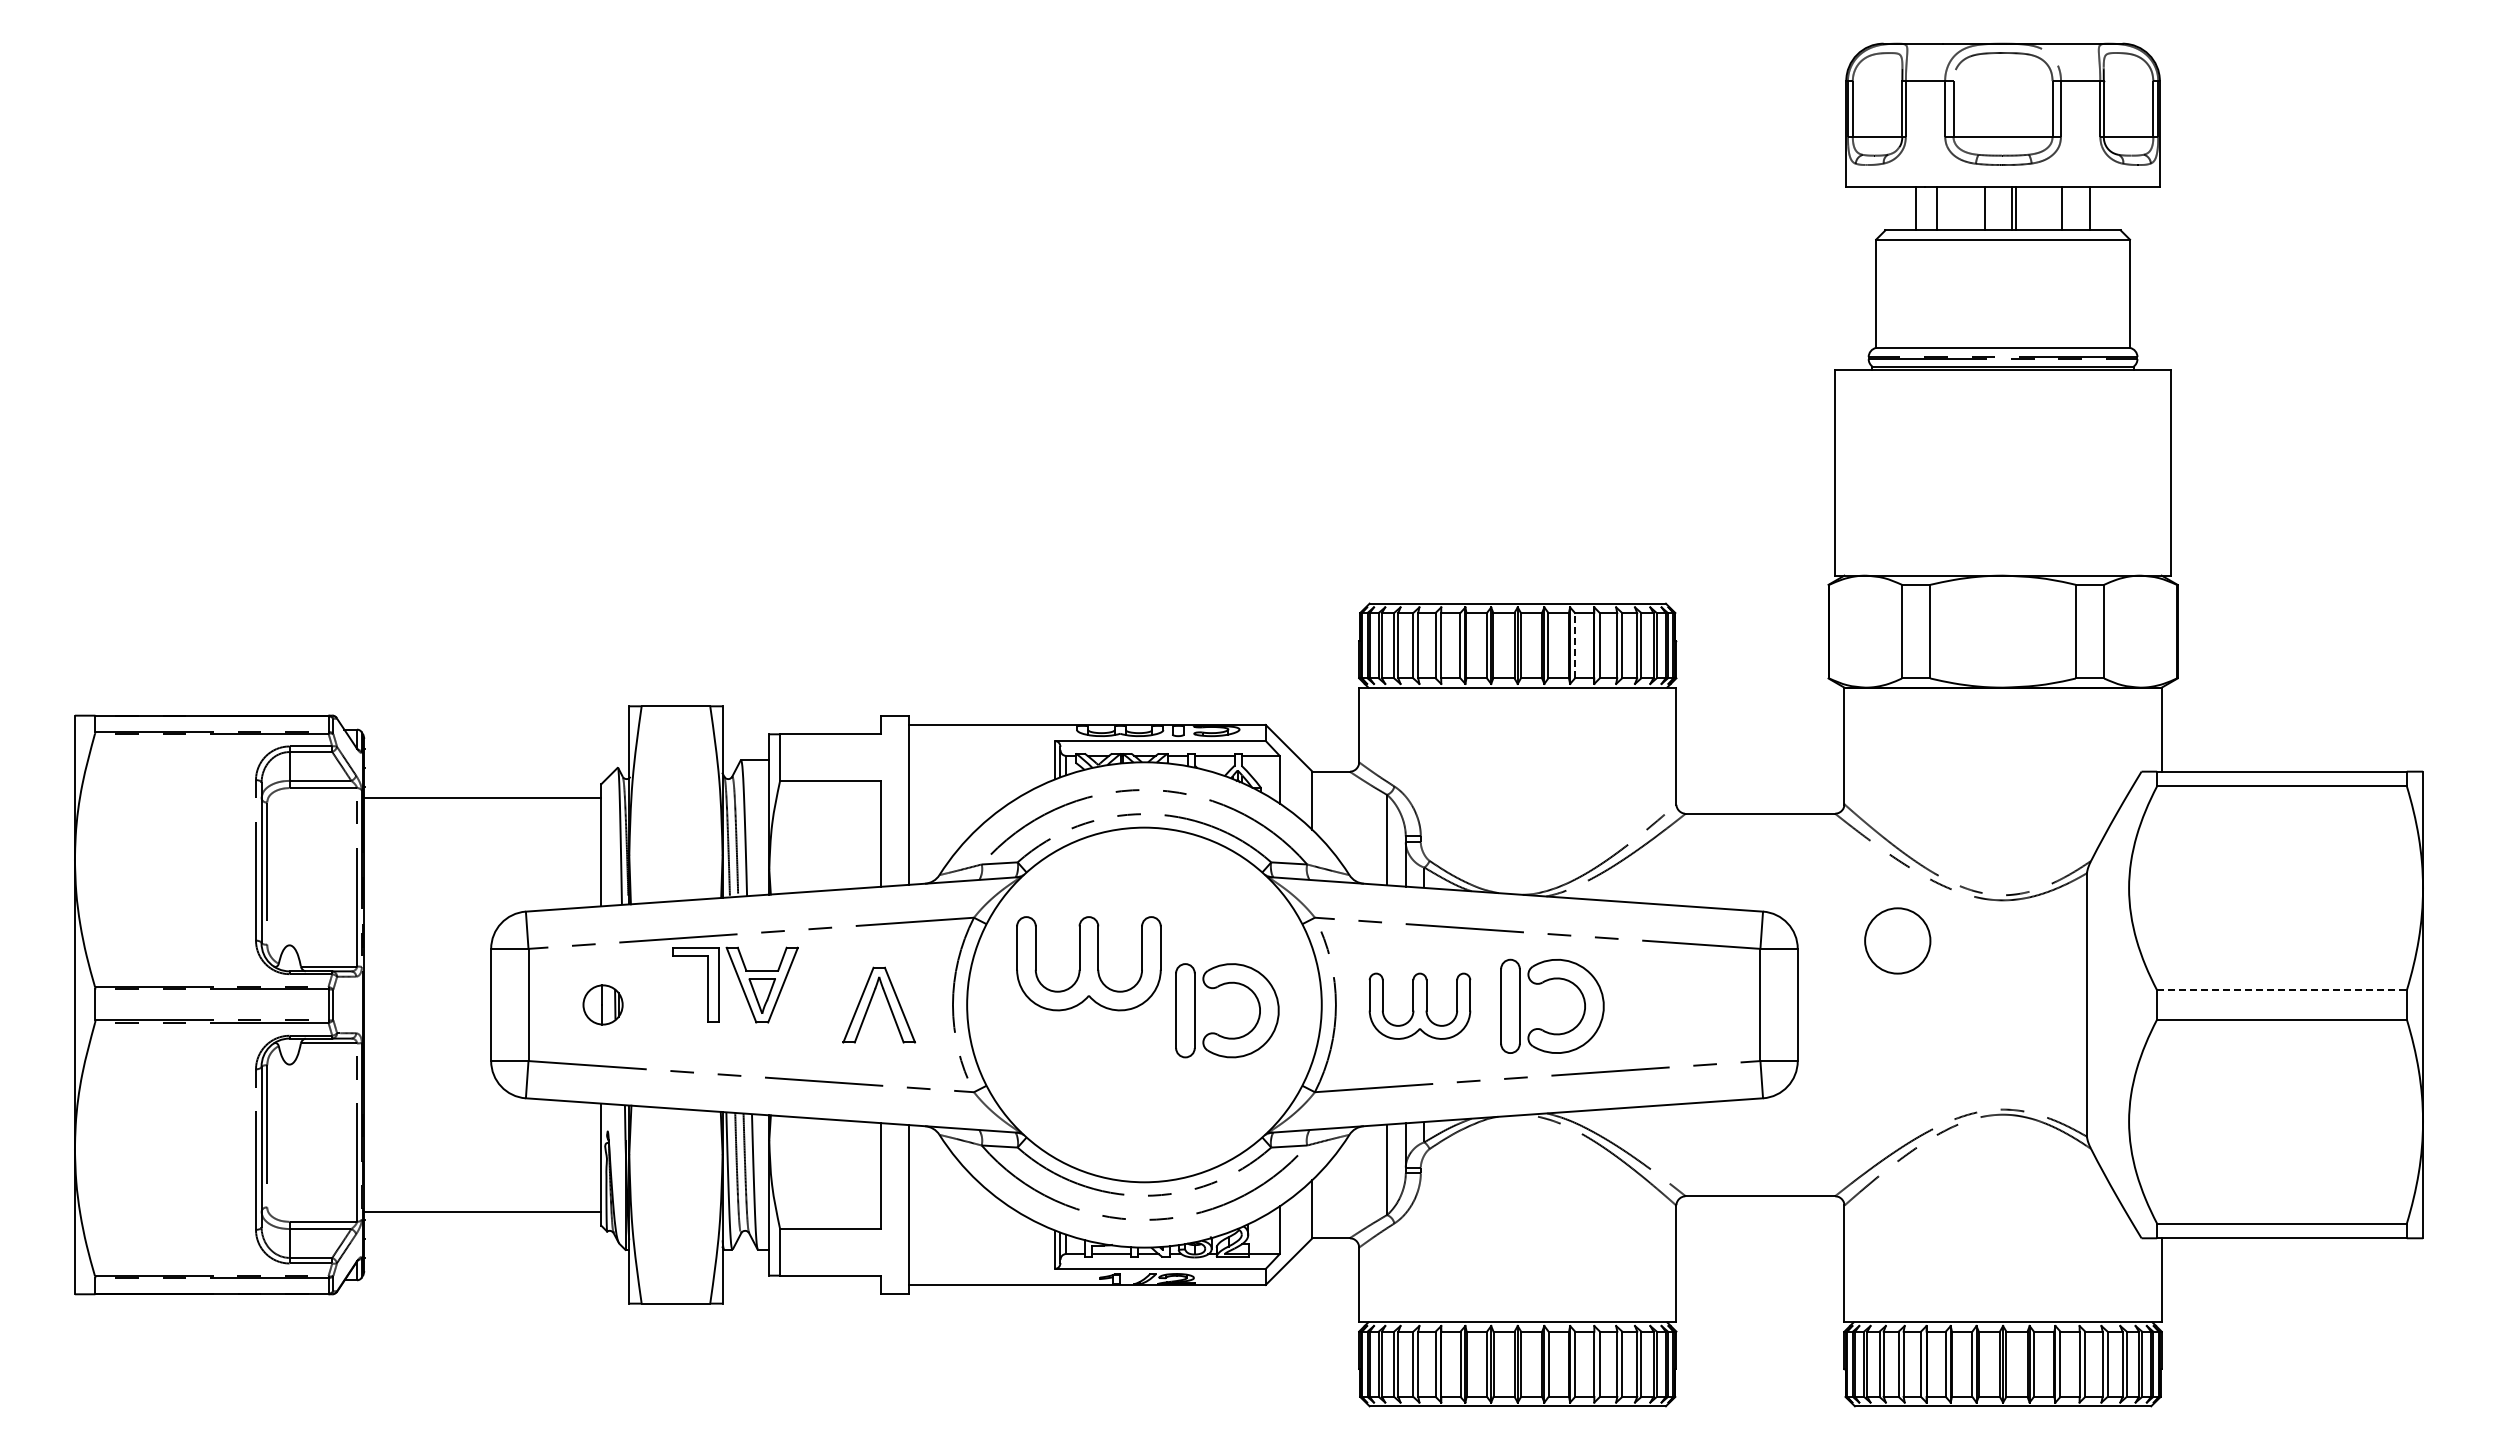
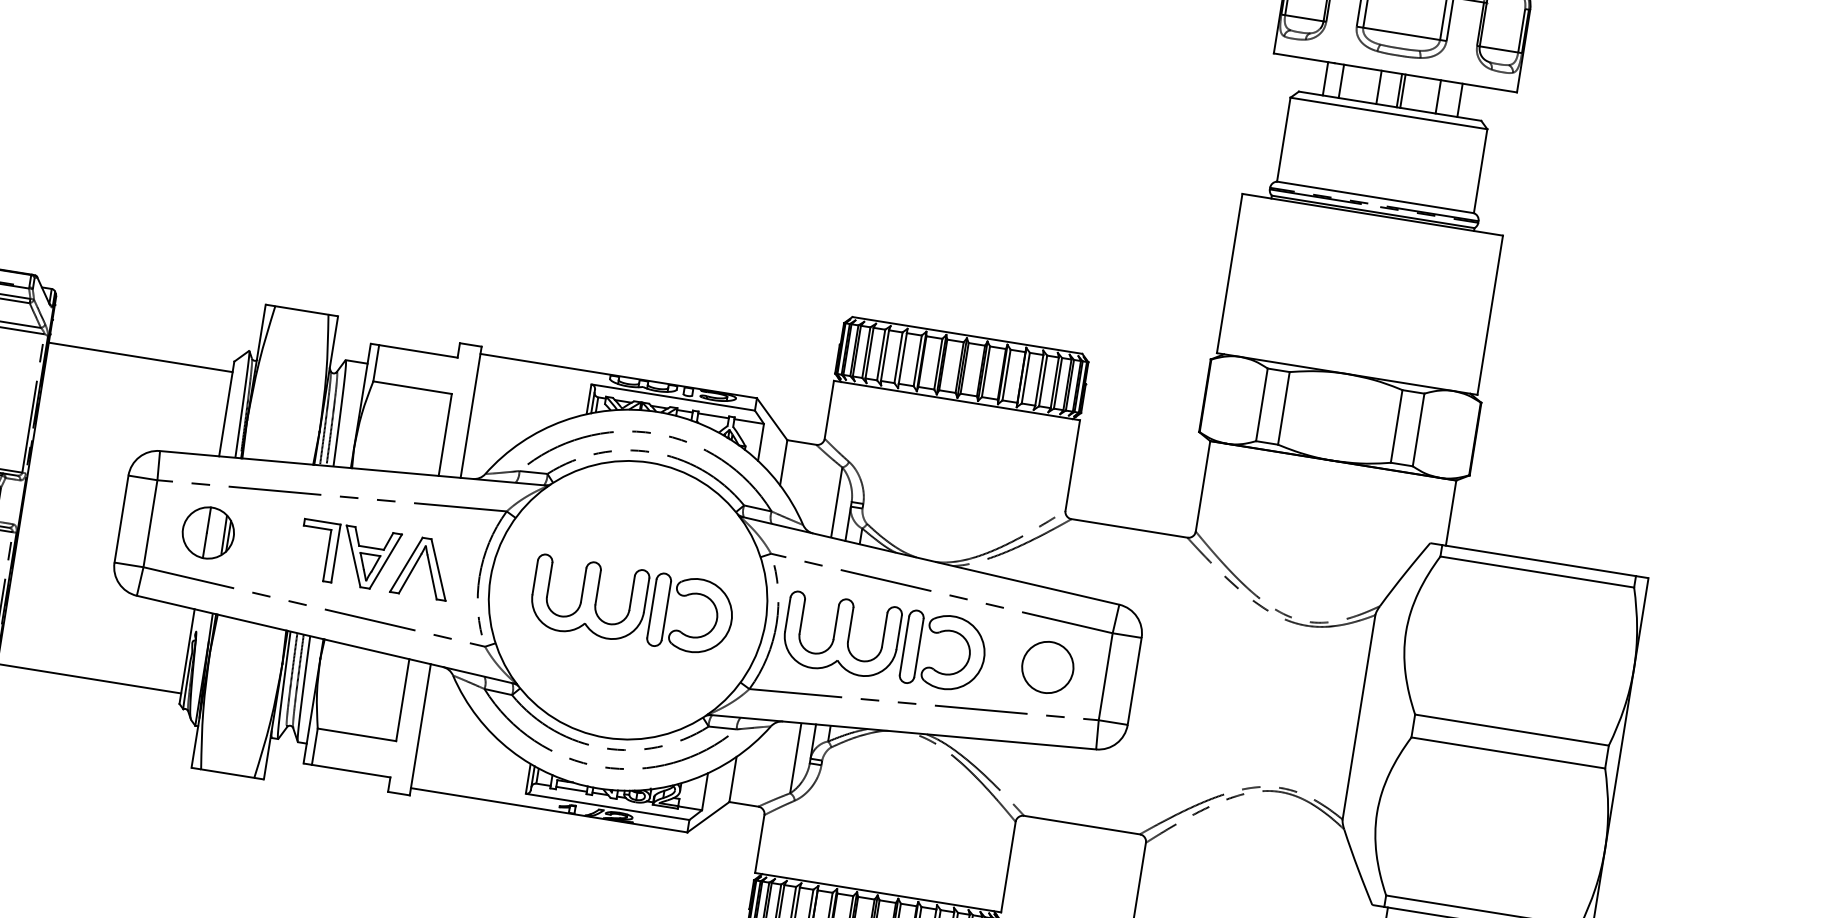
line: (1574, 645) -> (1006, 374), dashed -> solid
circle: (1897, 940) -> (1047, 667), moved
part: (1088, 963) -> (588, 598), moved
part: (735, 984) -> (349, 555), moved
line: (2281, 990) -> (1511, 730), dashed -> solid
part: (602, 1004) -> (207, 532), size x1.67
part: (1419, 1005) -> (841, 634), size x1.43

